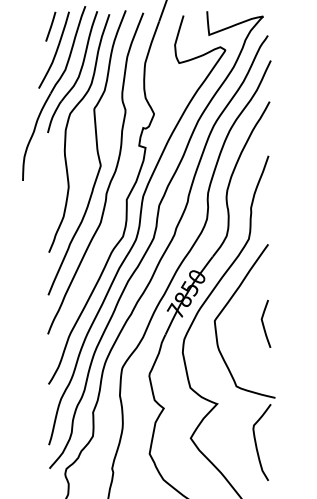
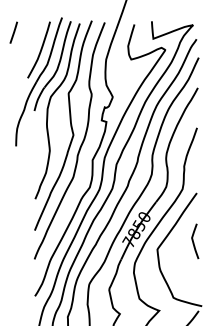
line: (50, 26) -> (13, 32), moved
curve: (263, 323) -> (193, 241), moved

